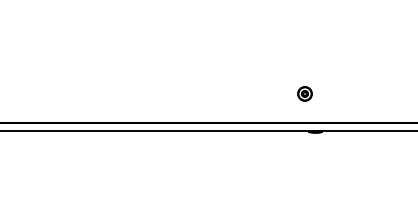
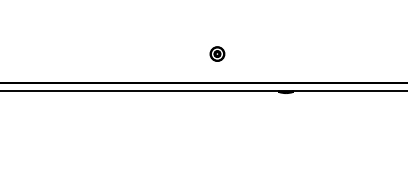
part: (304, 93) -> (216, 53), moved

